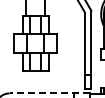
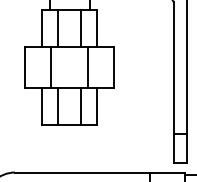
line: (49, 93) -> (99, 172), dashed -> solid

